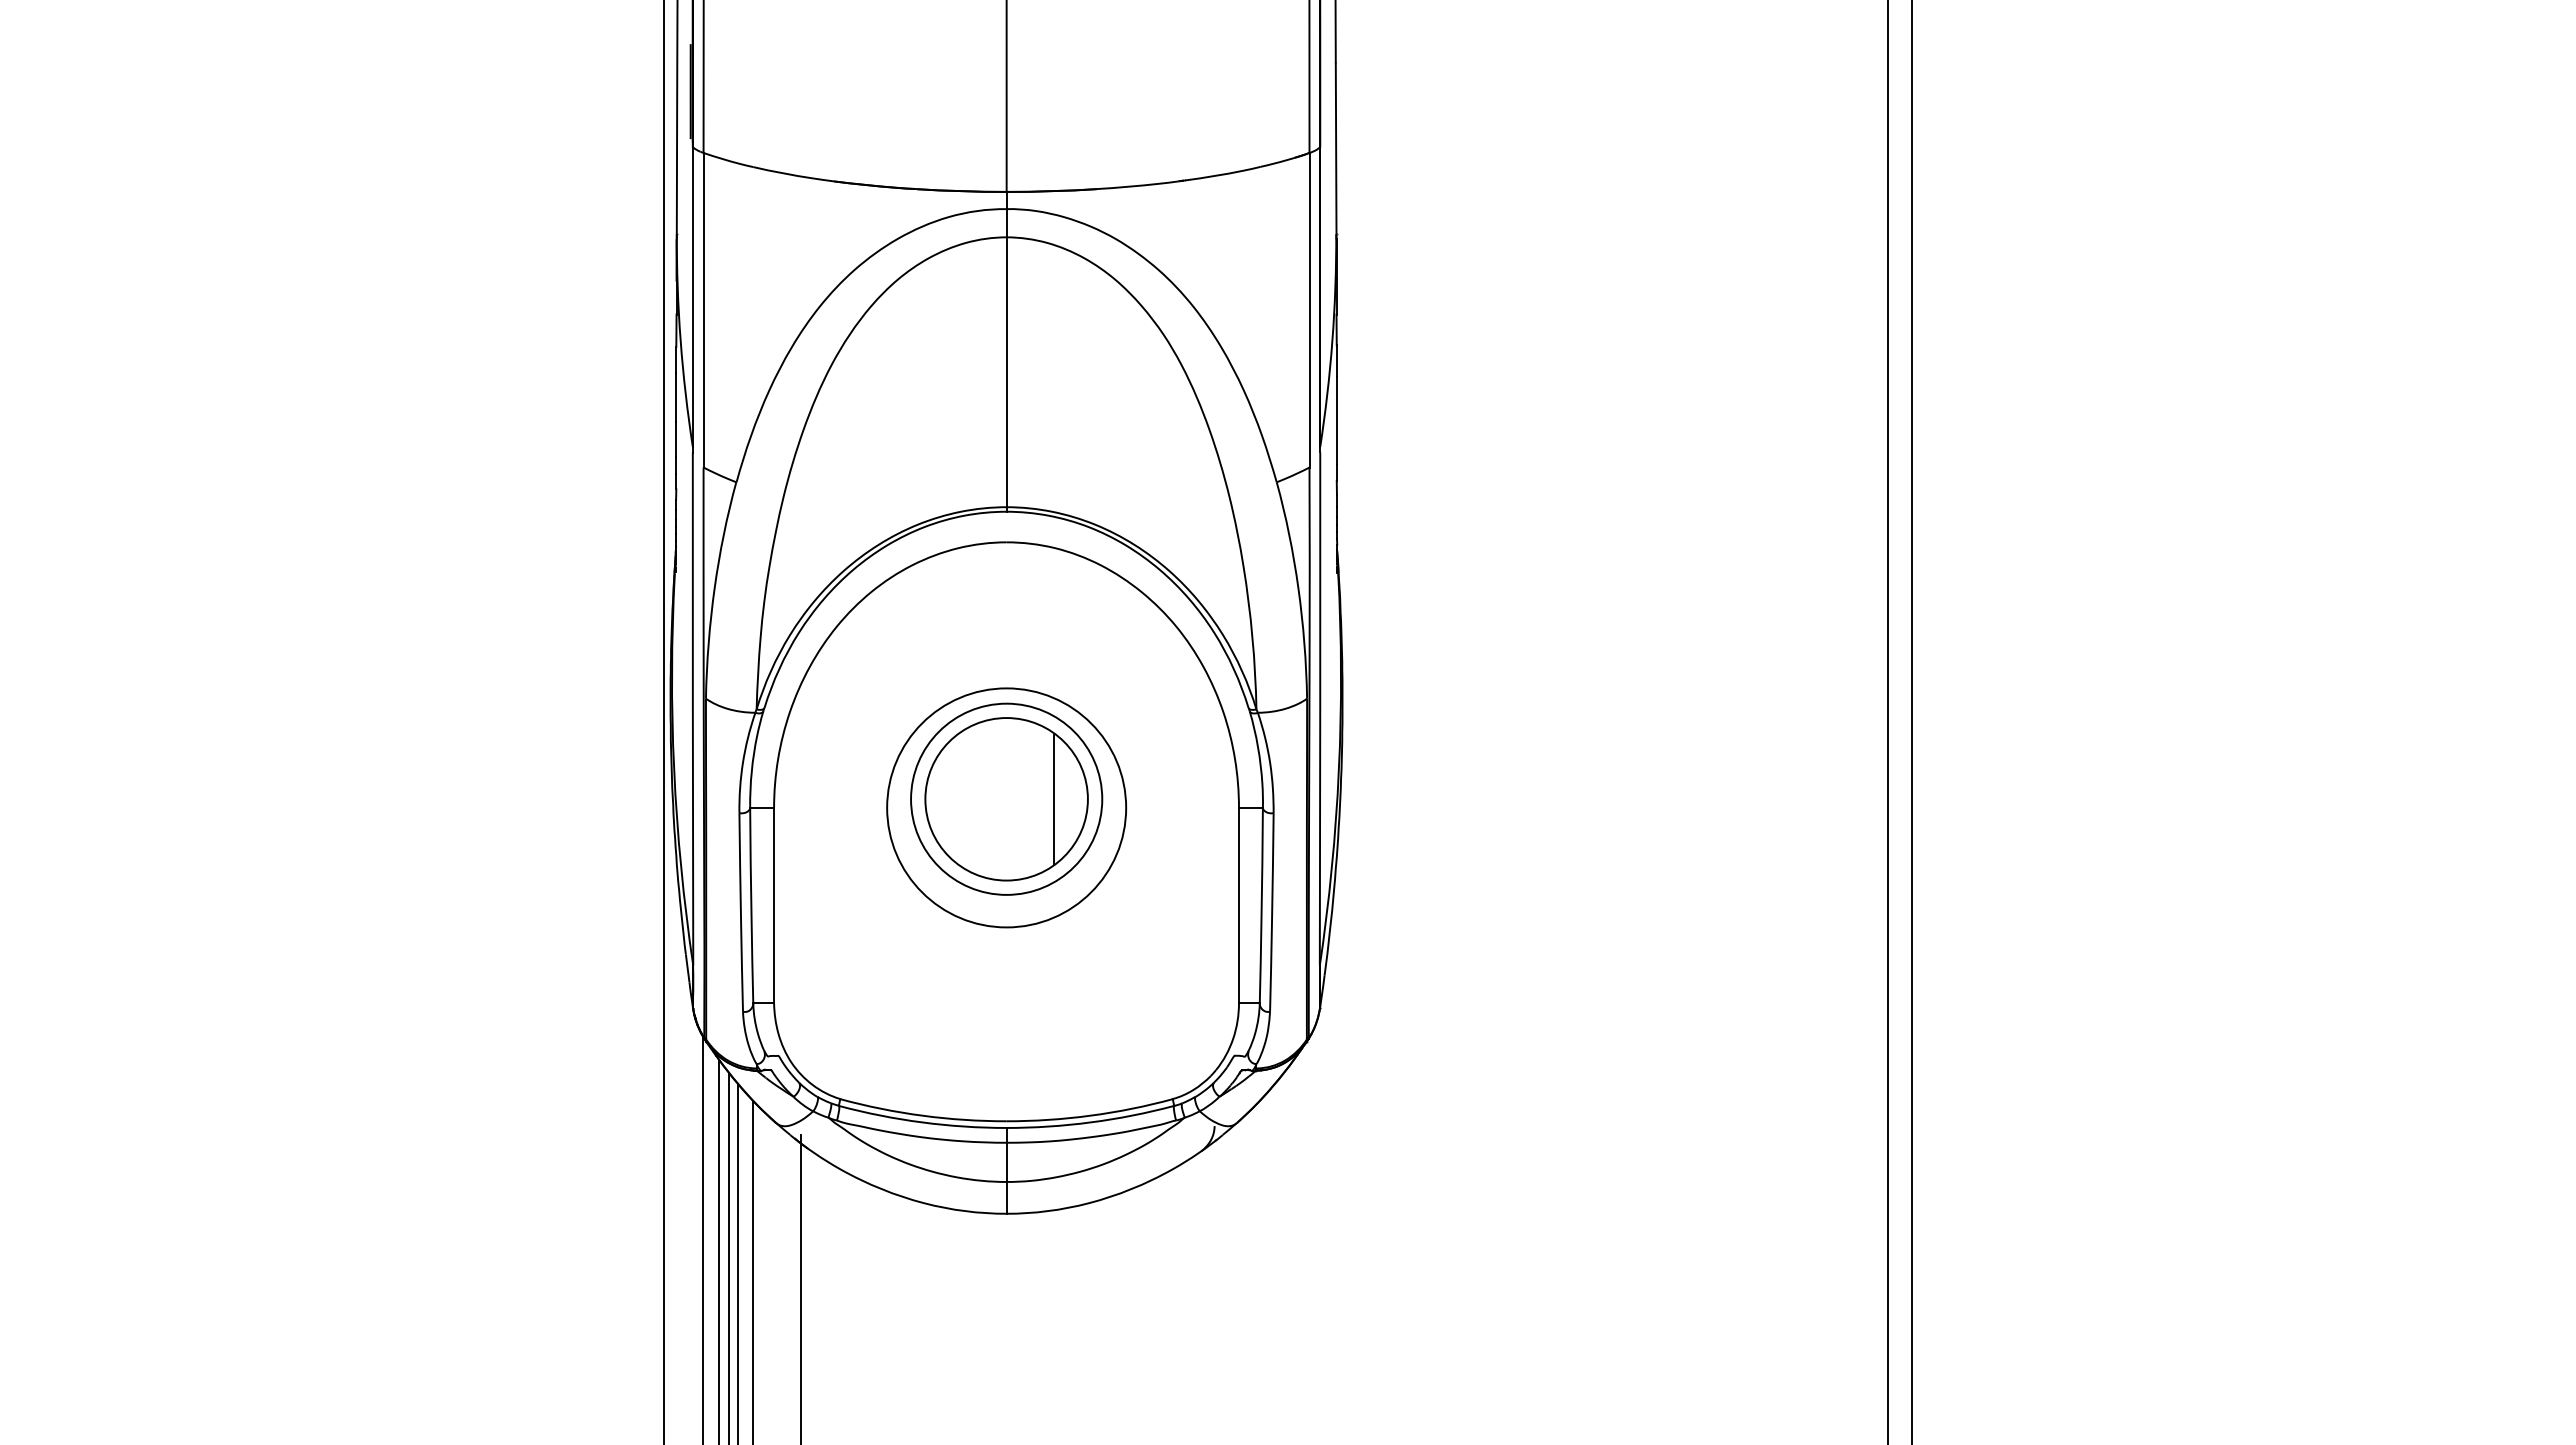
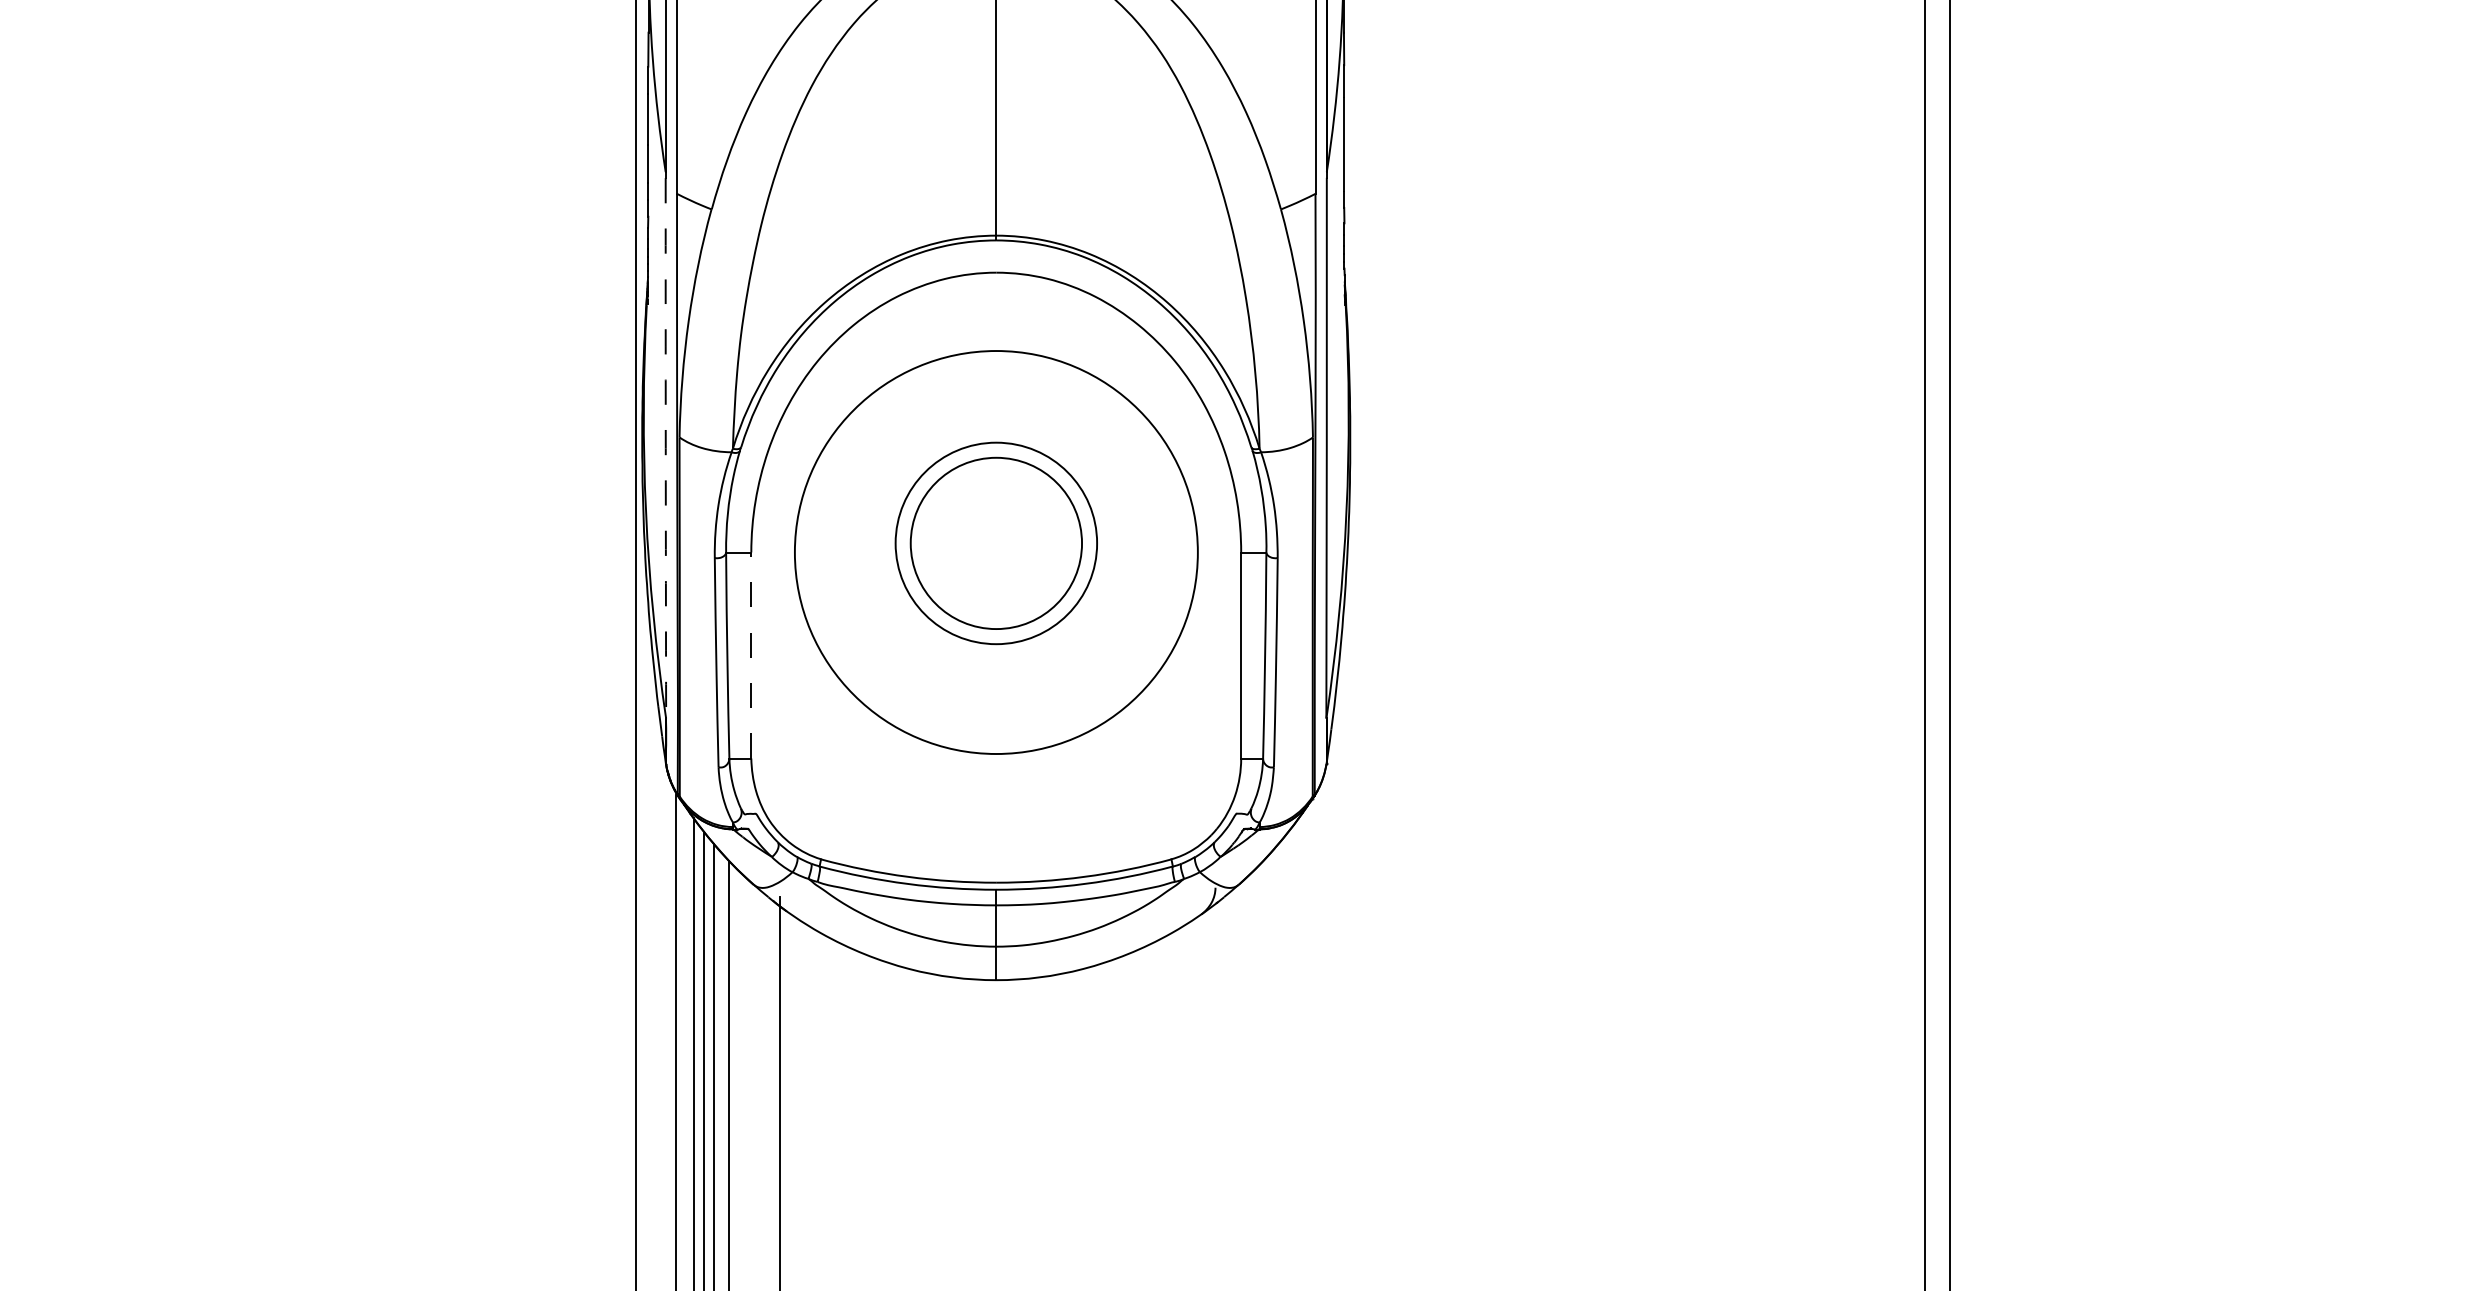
arc: (692, 708) -> (665, 447), solid -> dashed
line: (1054, 799) -> (1046, 543), removed
circle: (1006, 807) -> (996, 552), size x1.6
line: (774, 905) -> (751, 655), solid -> dashed

